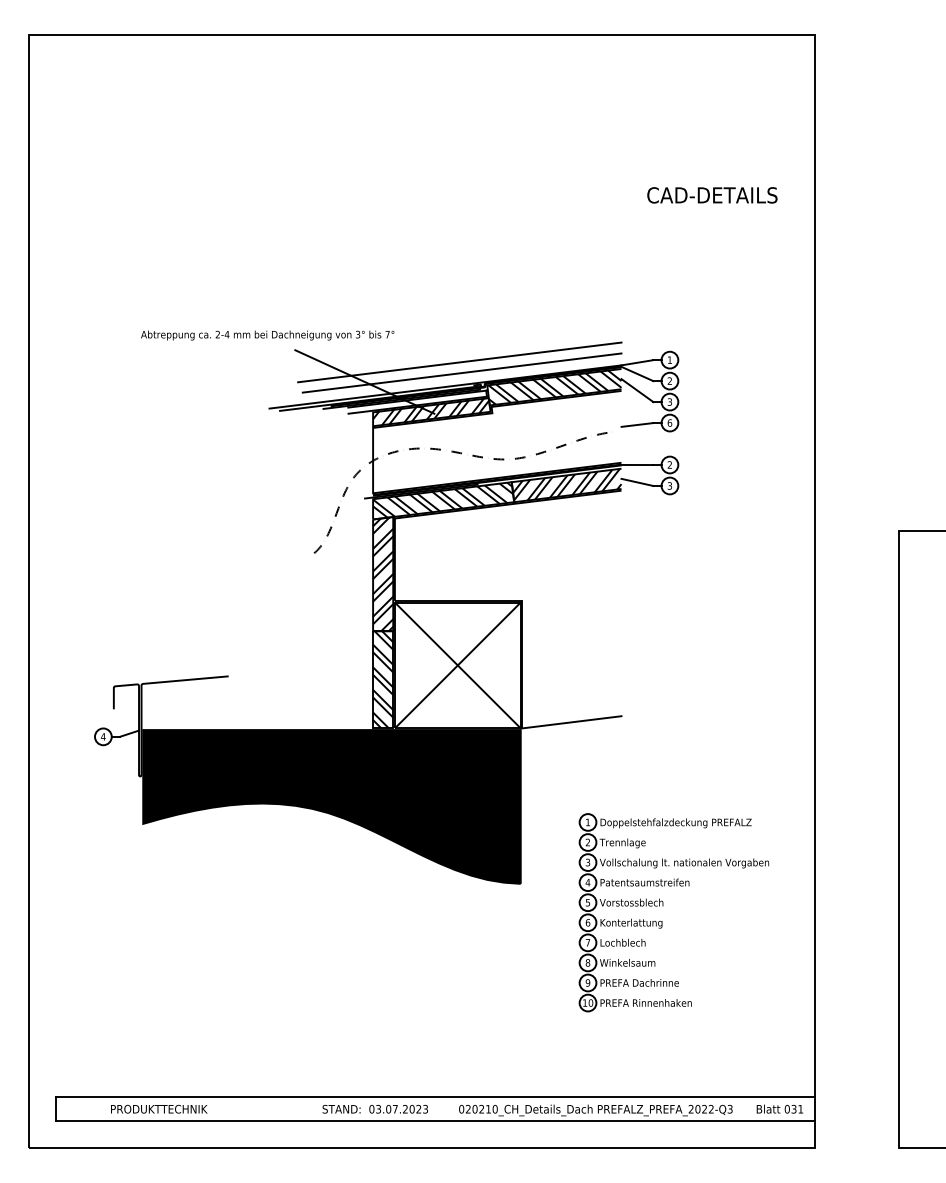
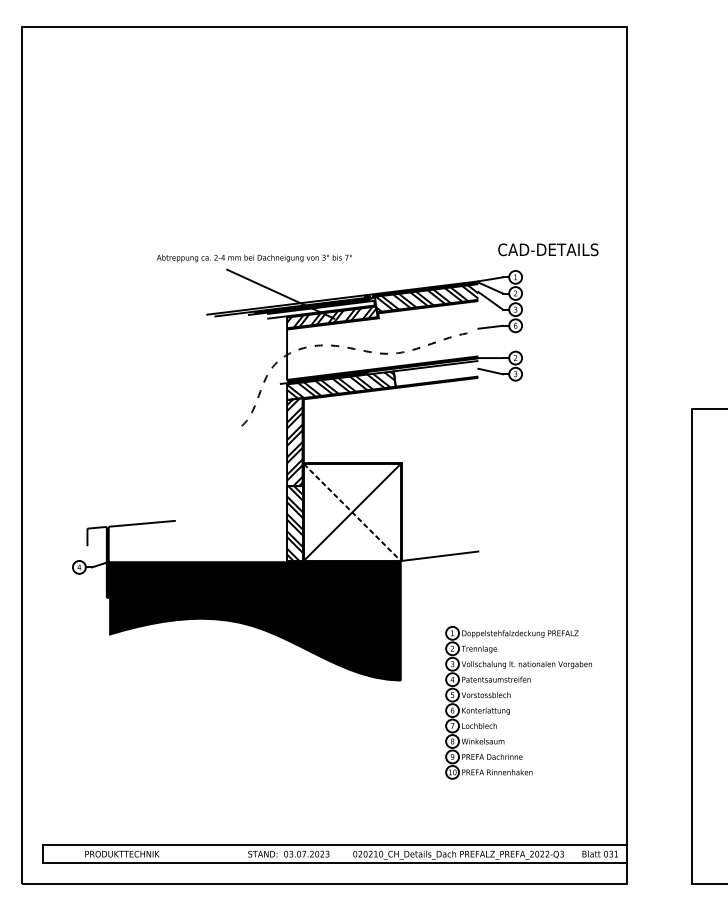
text: (712, 195) -> (548, 249), moved
text: (267, 335) -> (254, 258), moved
line: (459, 362) -> (353, 279), removed
line: (461, 372) -> (355, 286), removed
hatch: (567, 484) -> (436, 373), removed
line: (457, 665) -> (352, 512), solid -> dashed

